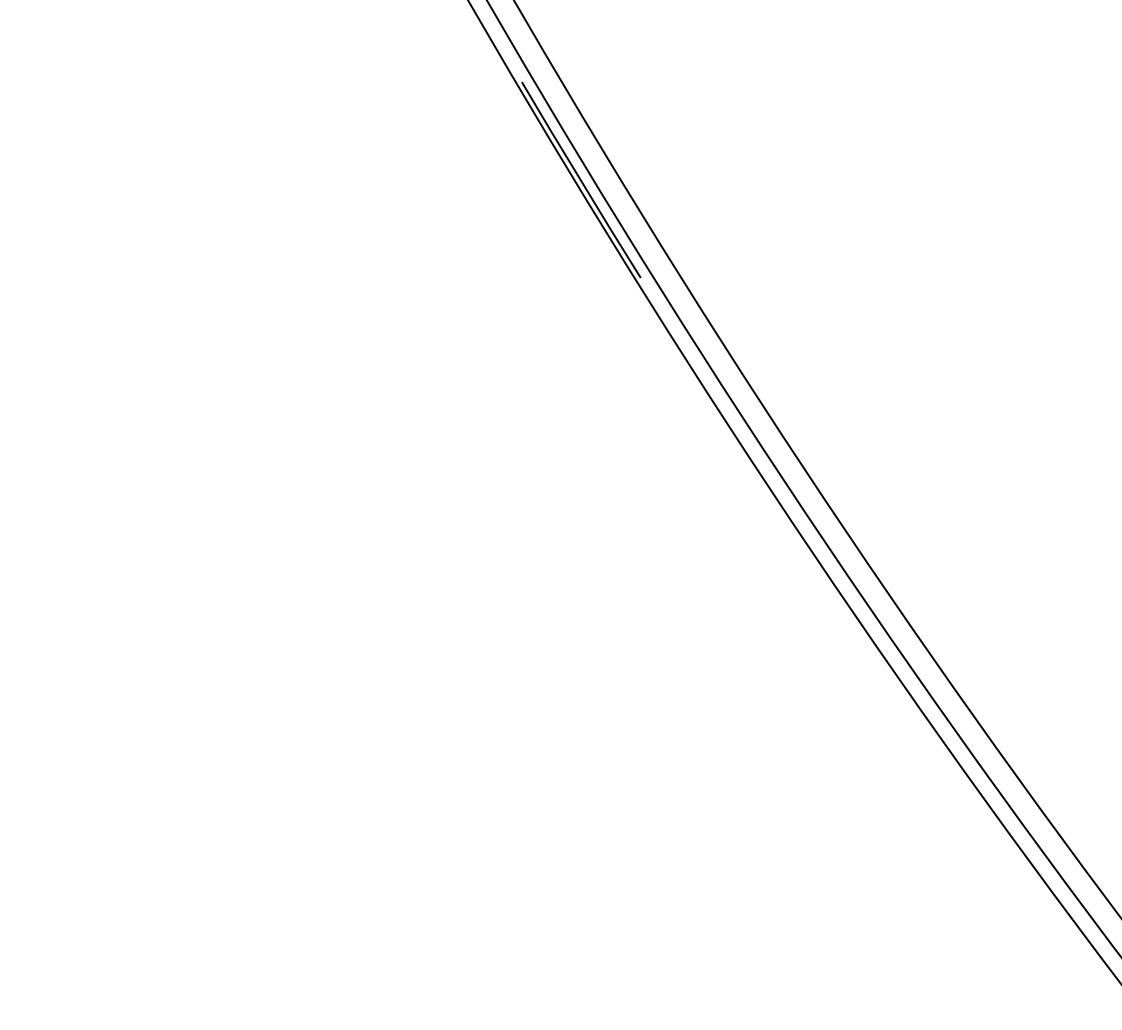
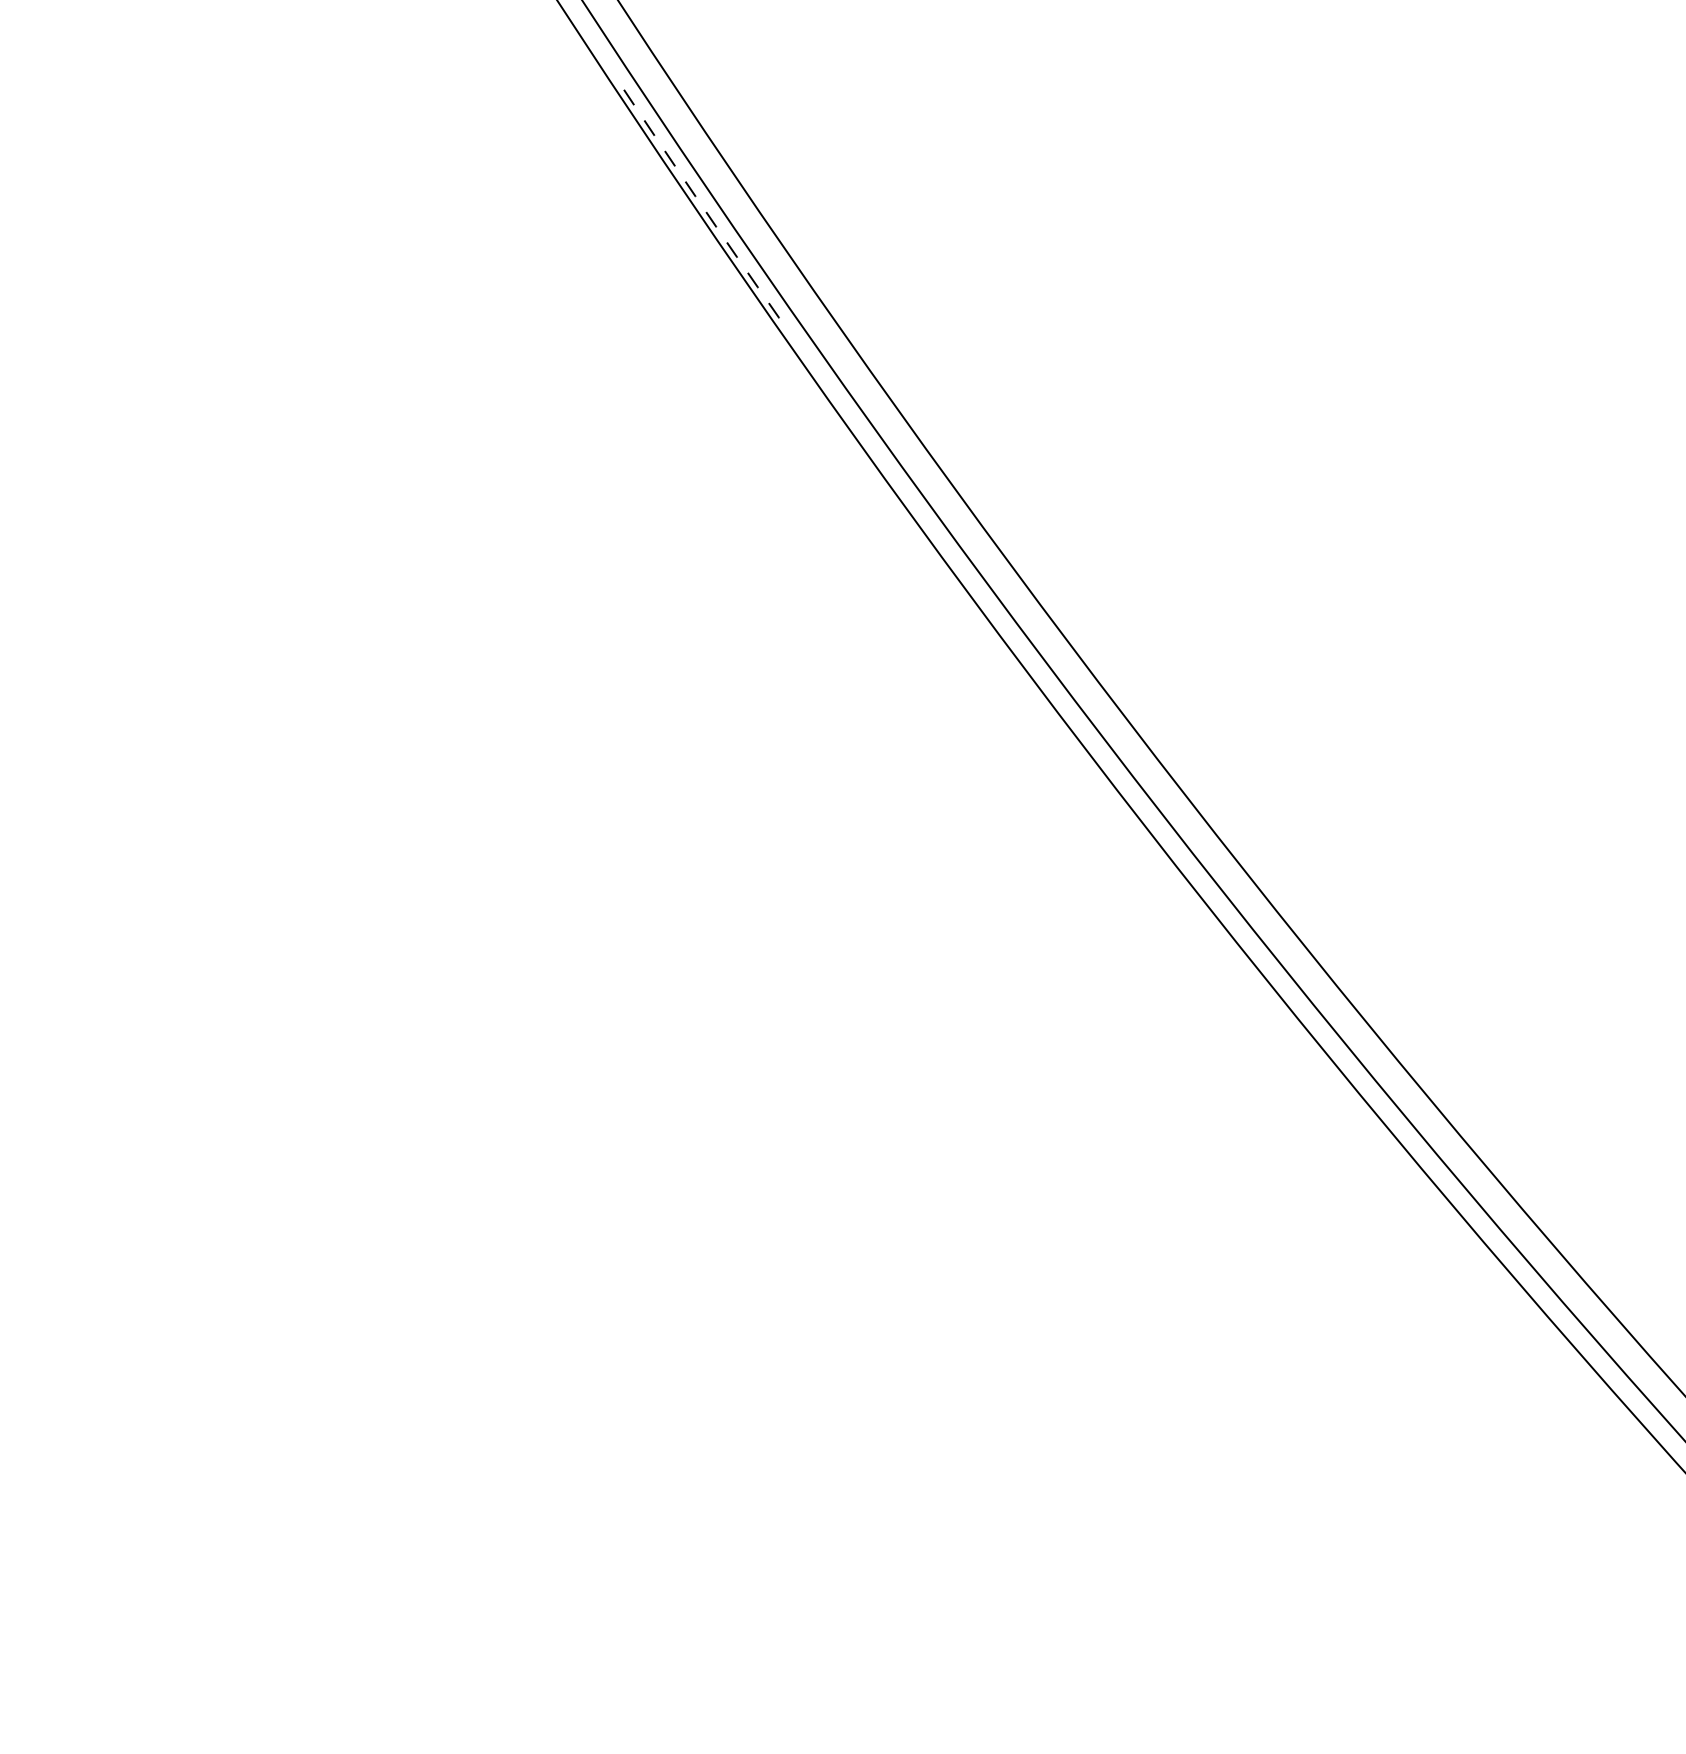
arc: (581, 180) -> (706, 211), solid -> dashed

